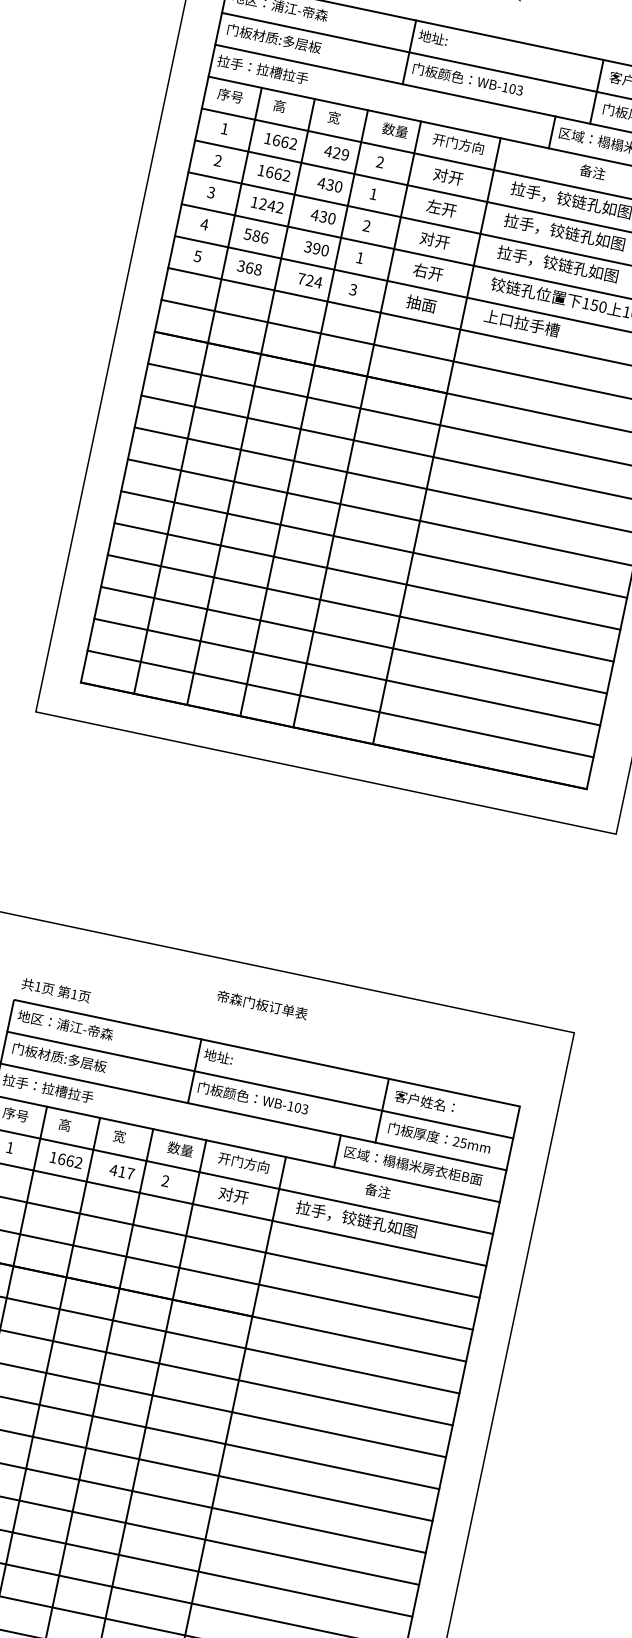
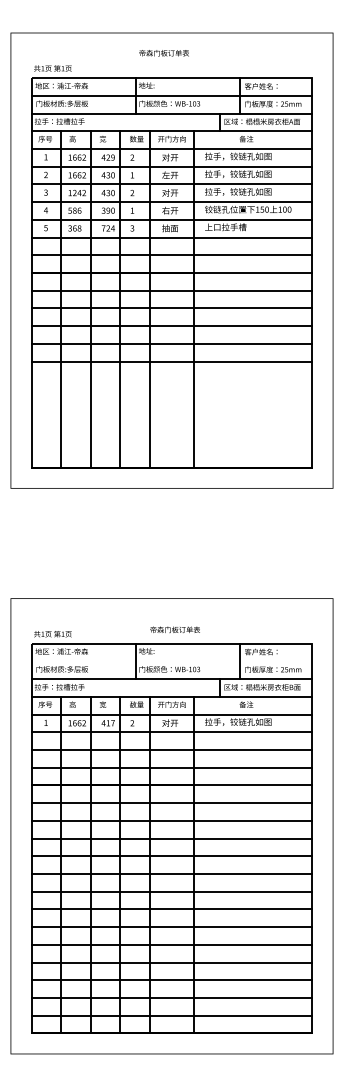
line: (366, 576) -> (171, 379), removed
line: (359, 607) -> (171, 396), removed
line: (353, 639) -> (171, 414), removed
line: (346, 672) -> (171, 432), removed
line: (339, 704) -> (171, 450), removed
text: (261, 1004) -> (174, 629), moved
line: (259, 1084) -> (171, 661), removed

